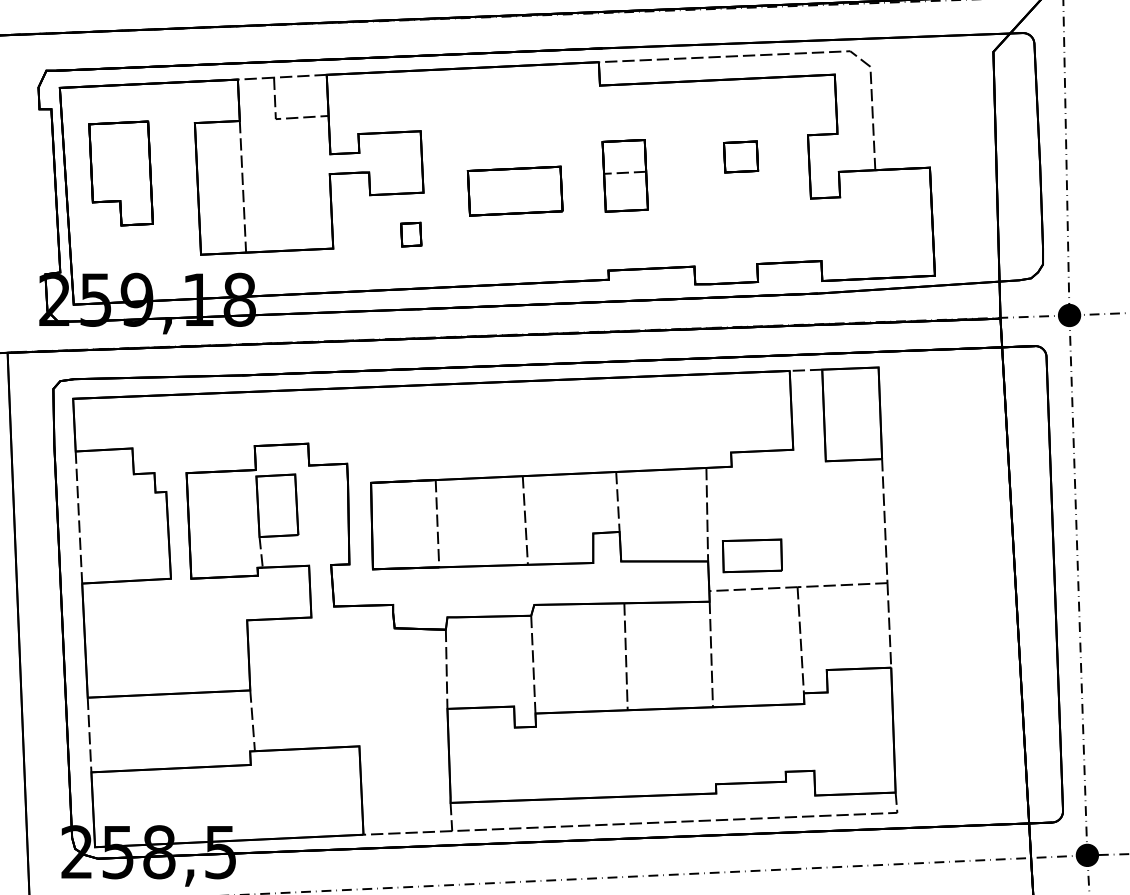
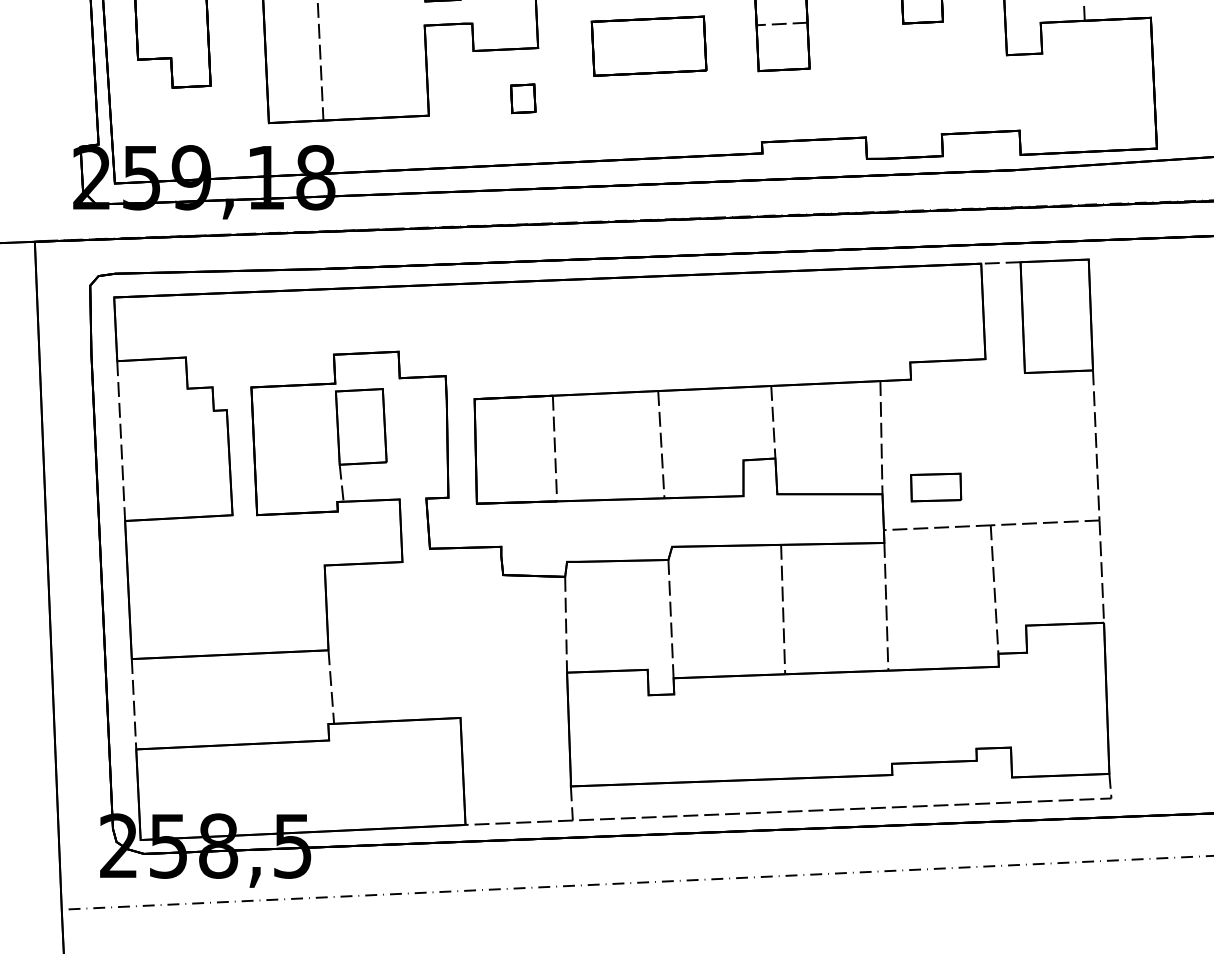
part: (752, 555) -> (936, 487), size x0.7

